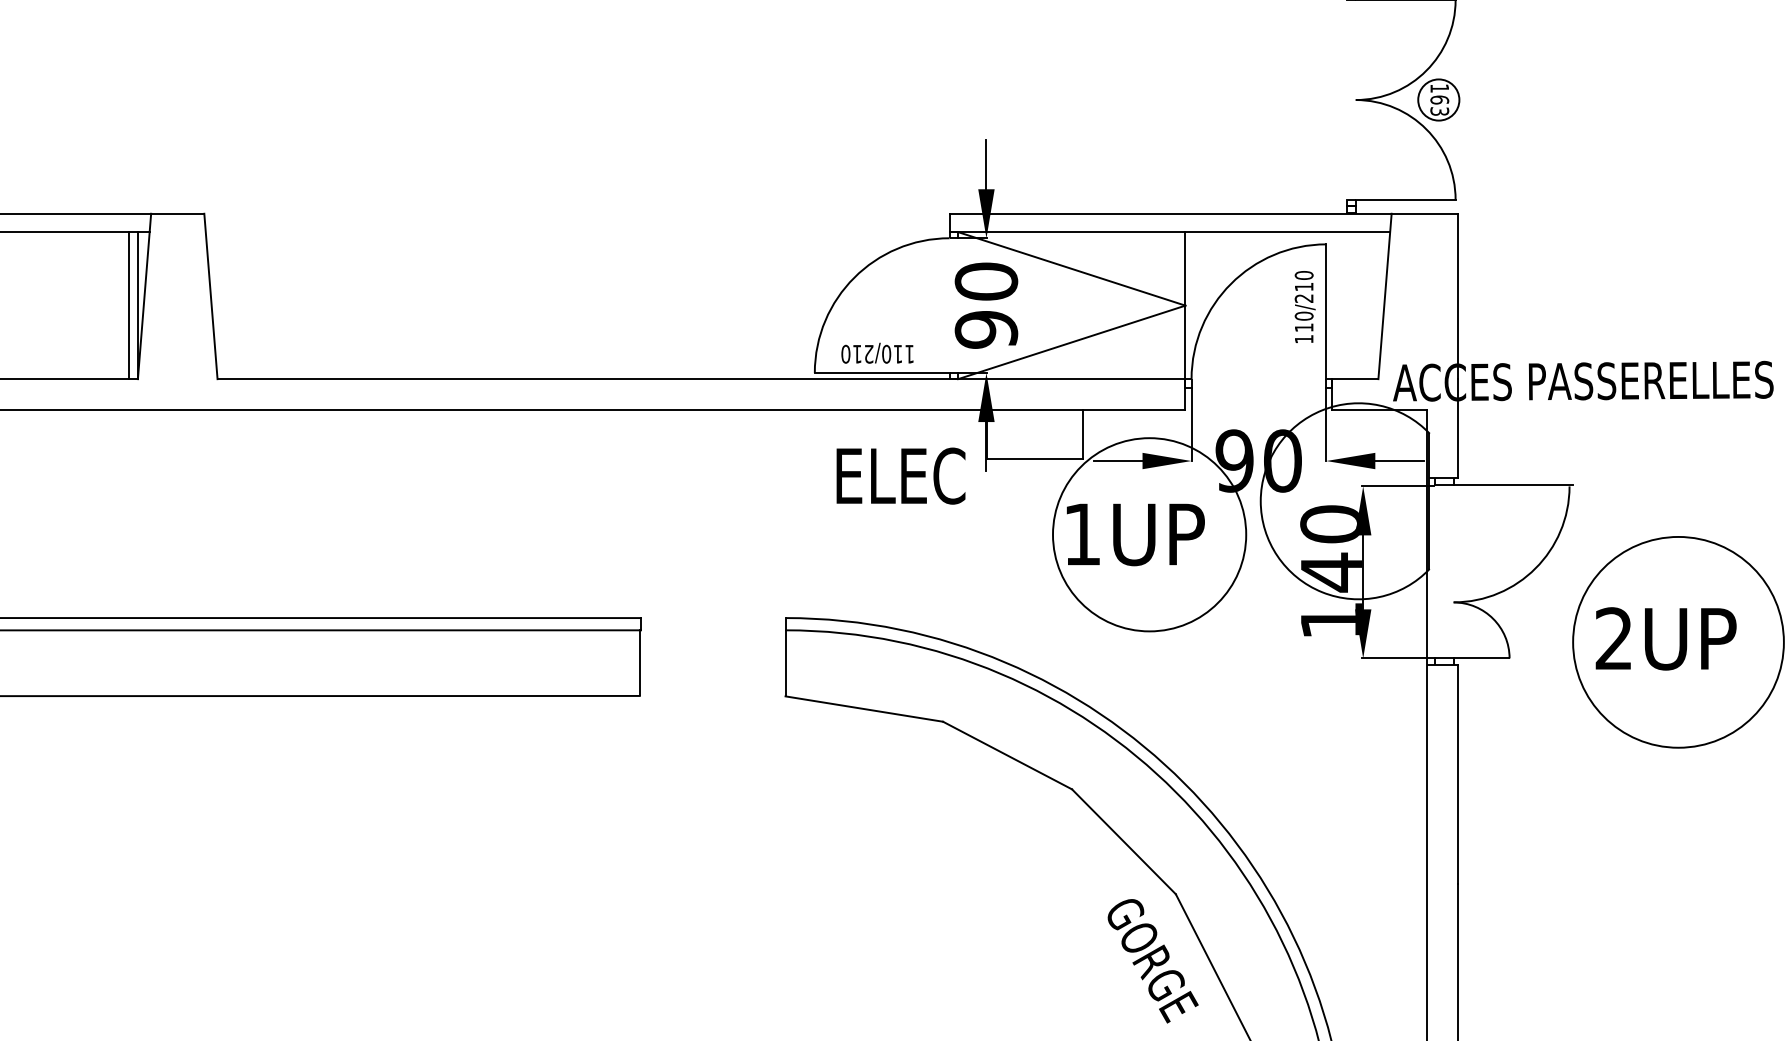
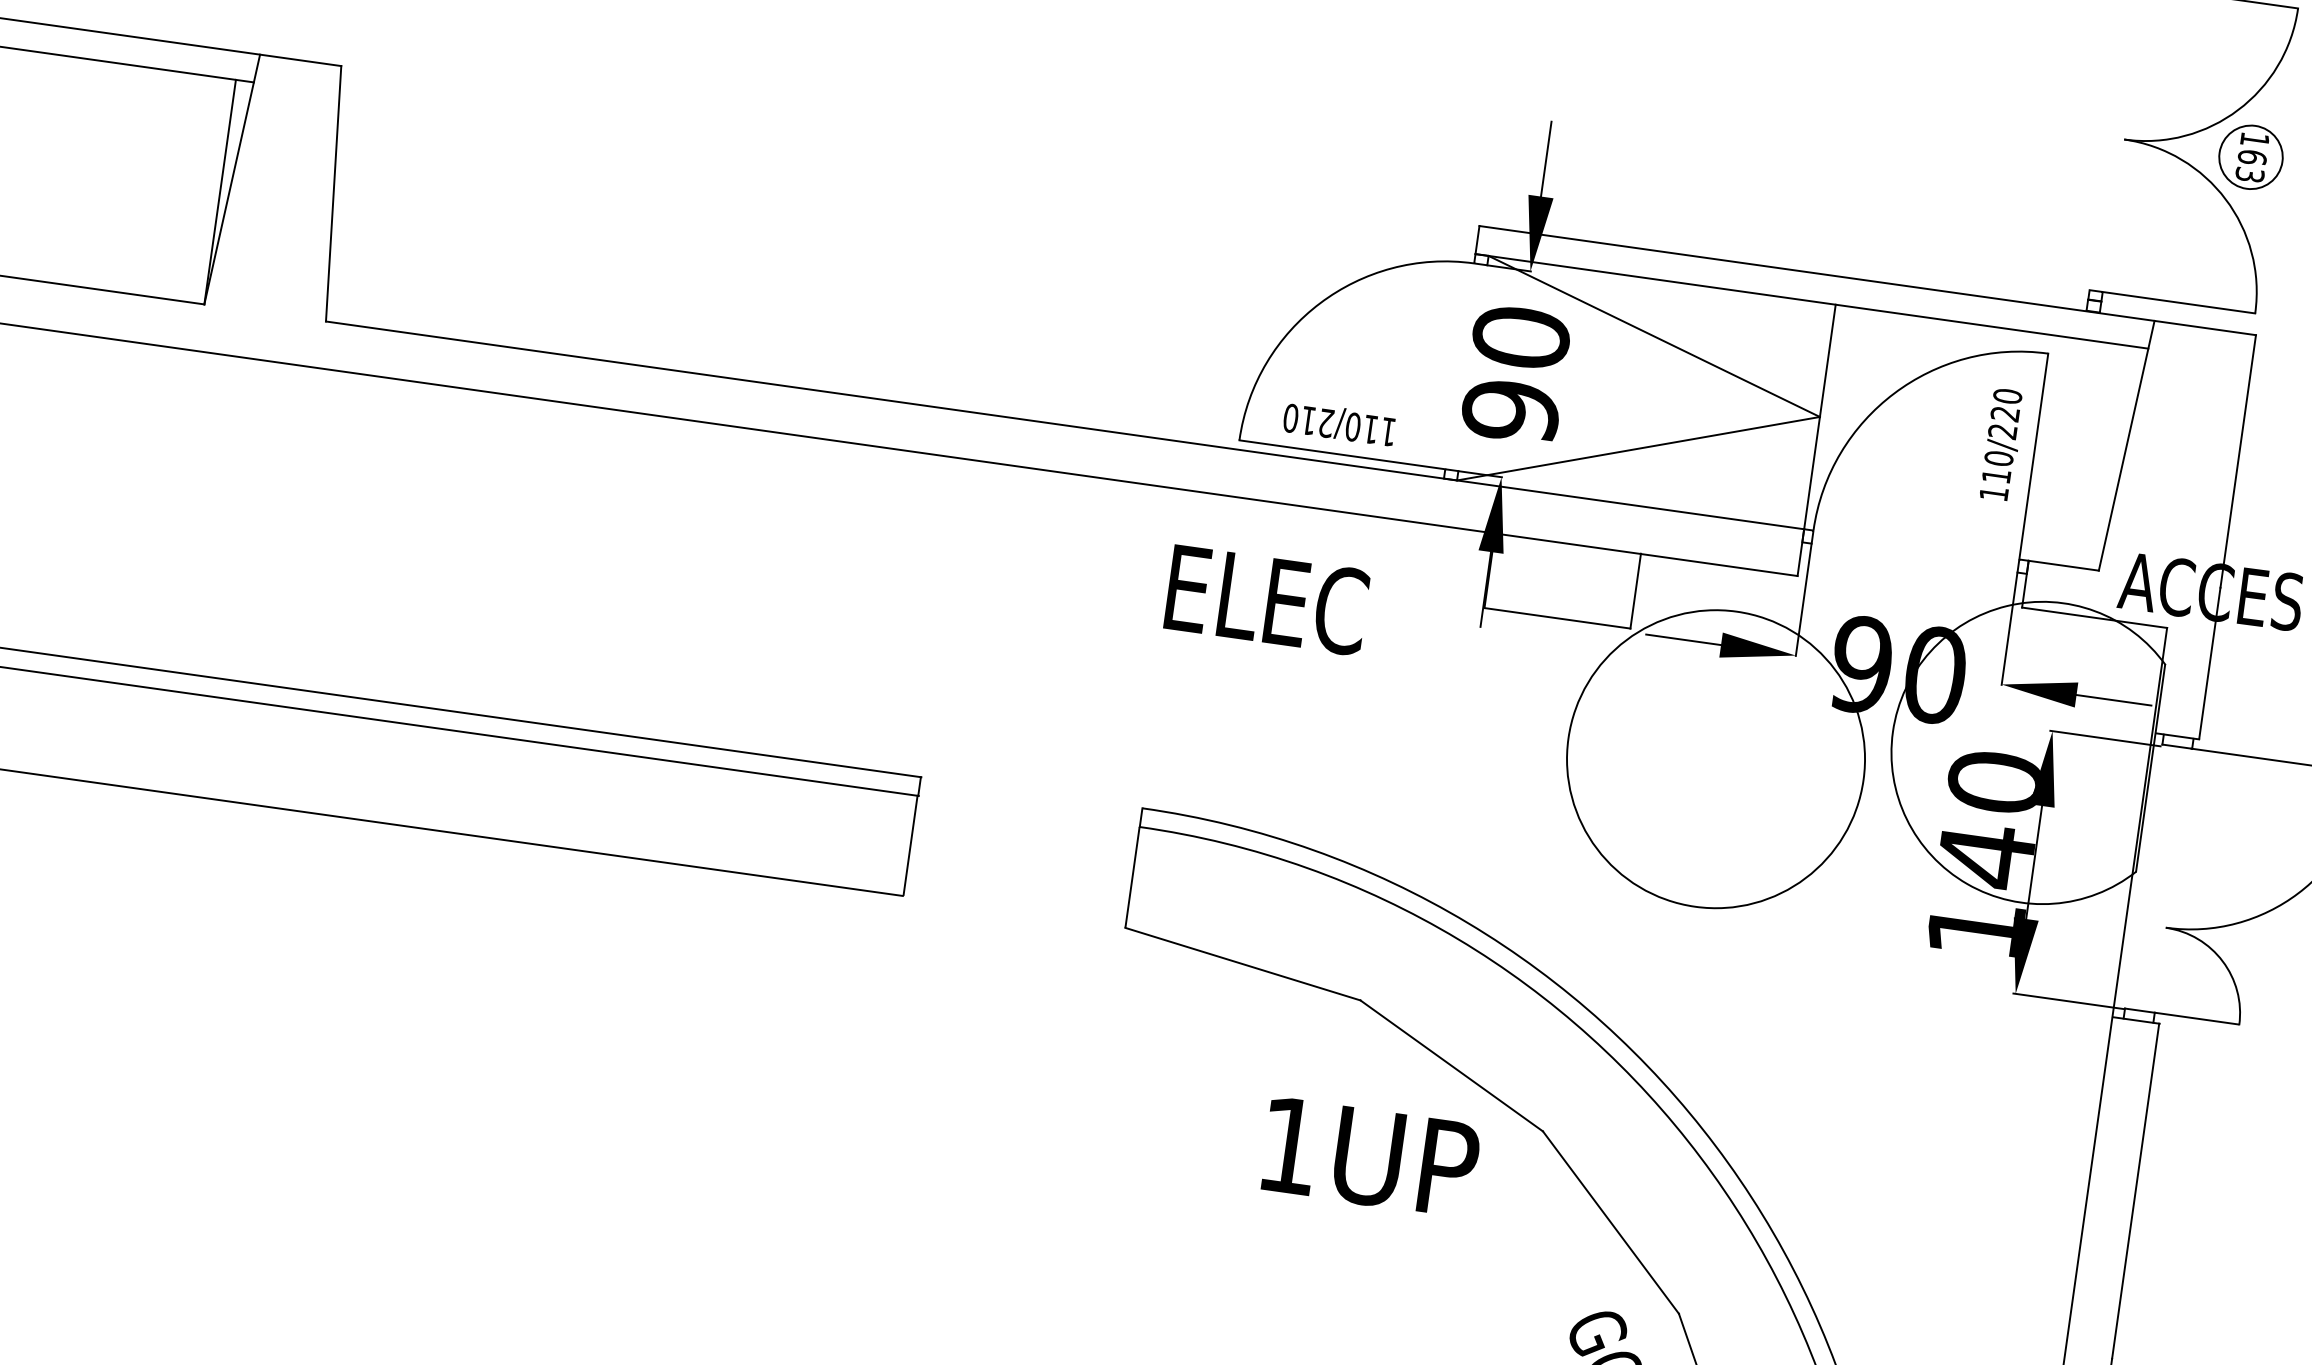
text: (1303, 287) -> (2004, 414), 110/210 -> 110/220
line: (129, 305) -> (207, 190), removed
text: (900, 475) -> (1266, 599), moved
text: (1135, 534) -> (1370, 1157), moved

